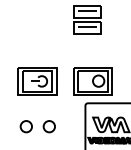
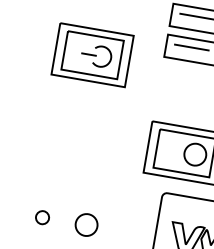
part: (37, 81) -> (92, 55), moved
part: (25, 126) -> (41, 216), size x0.6

